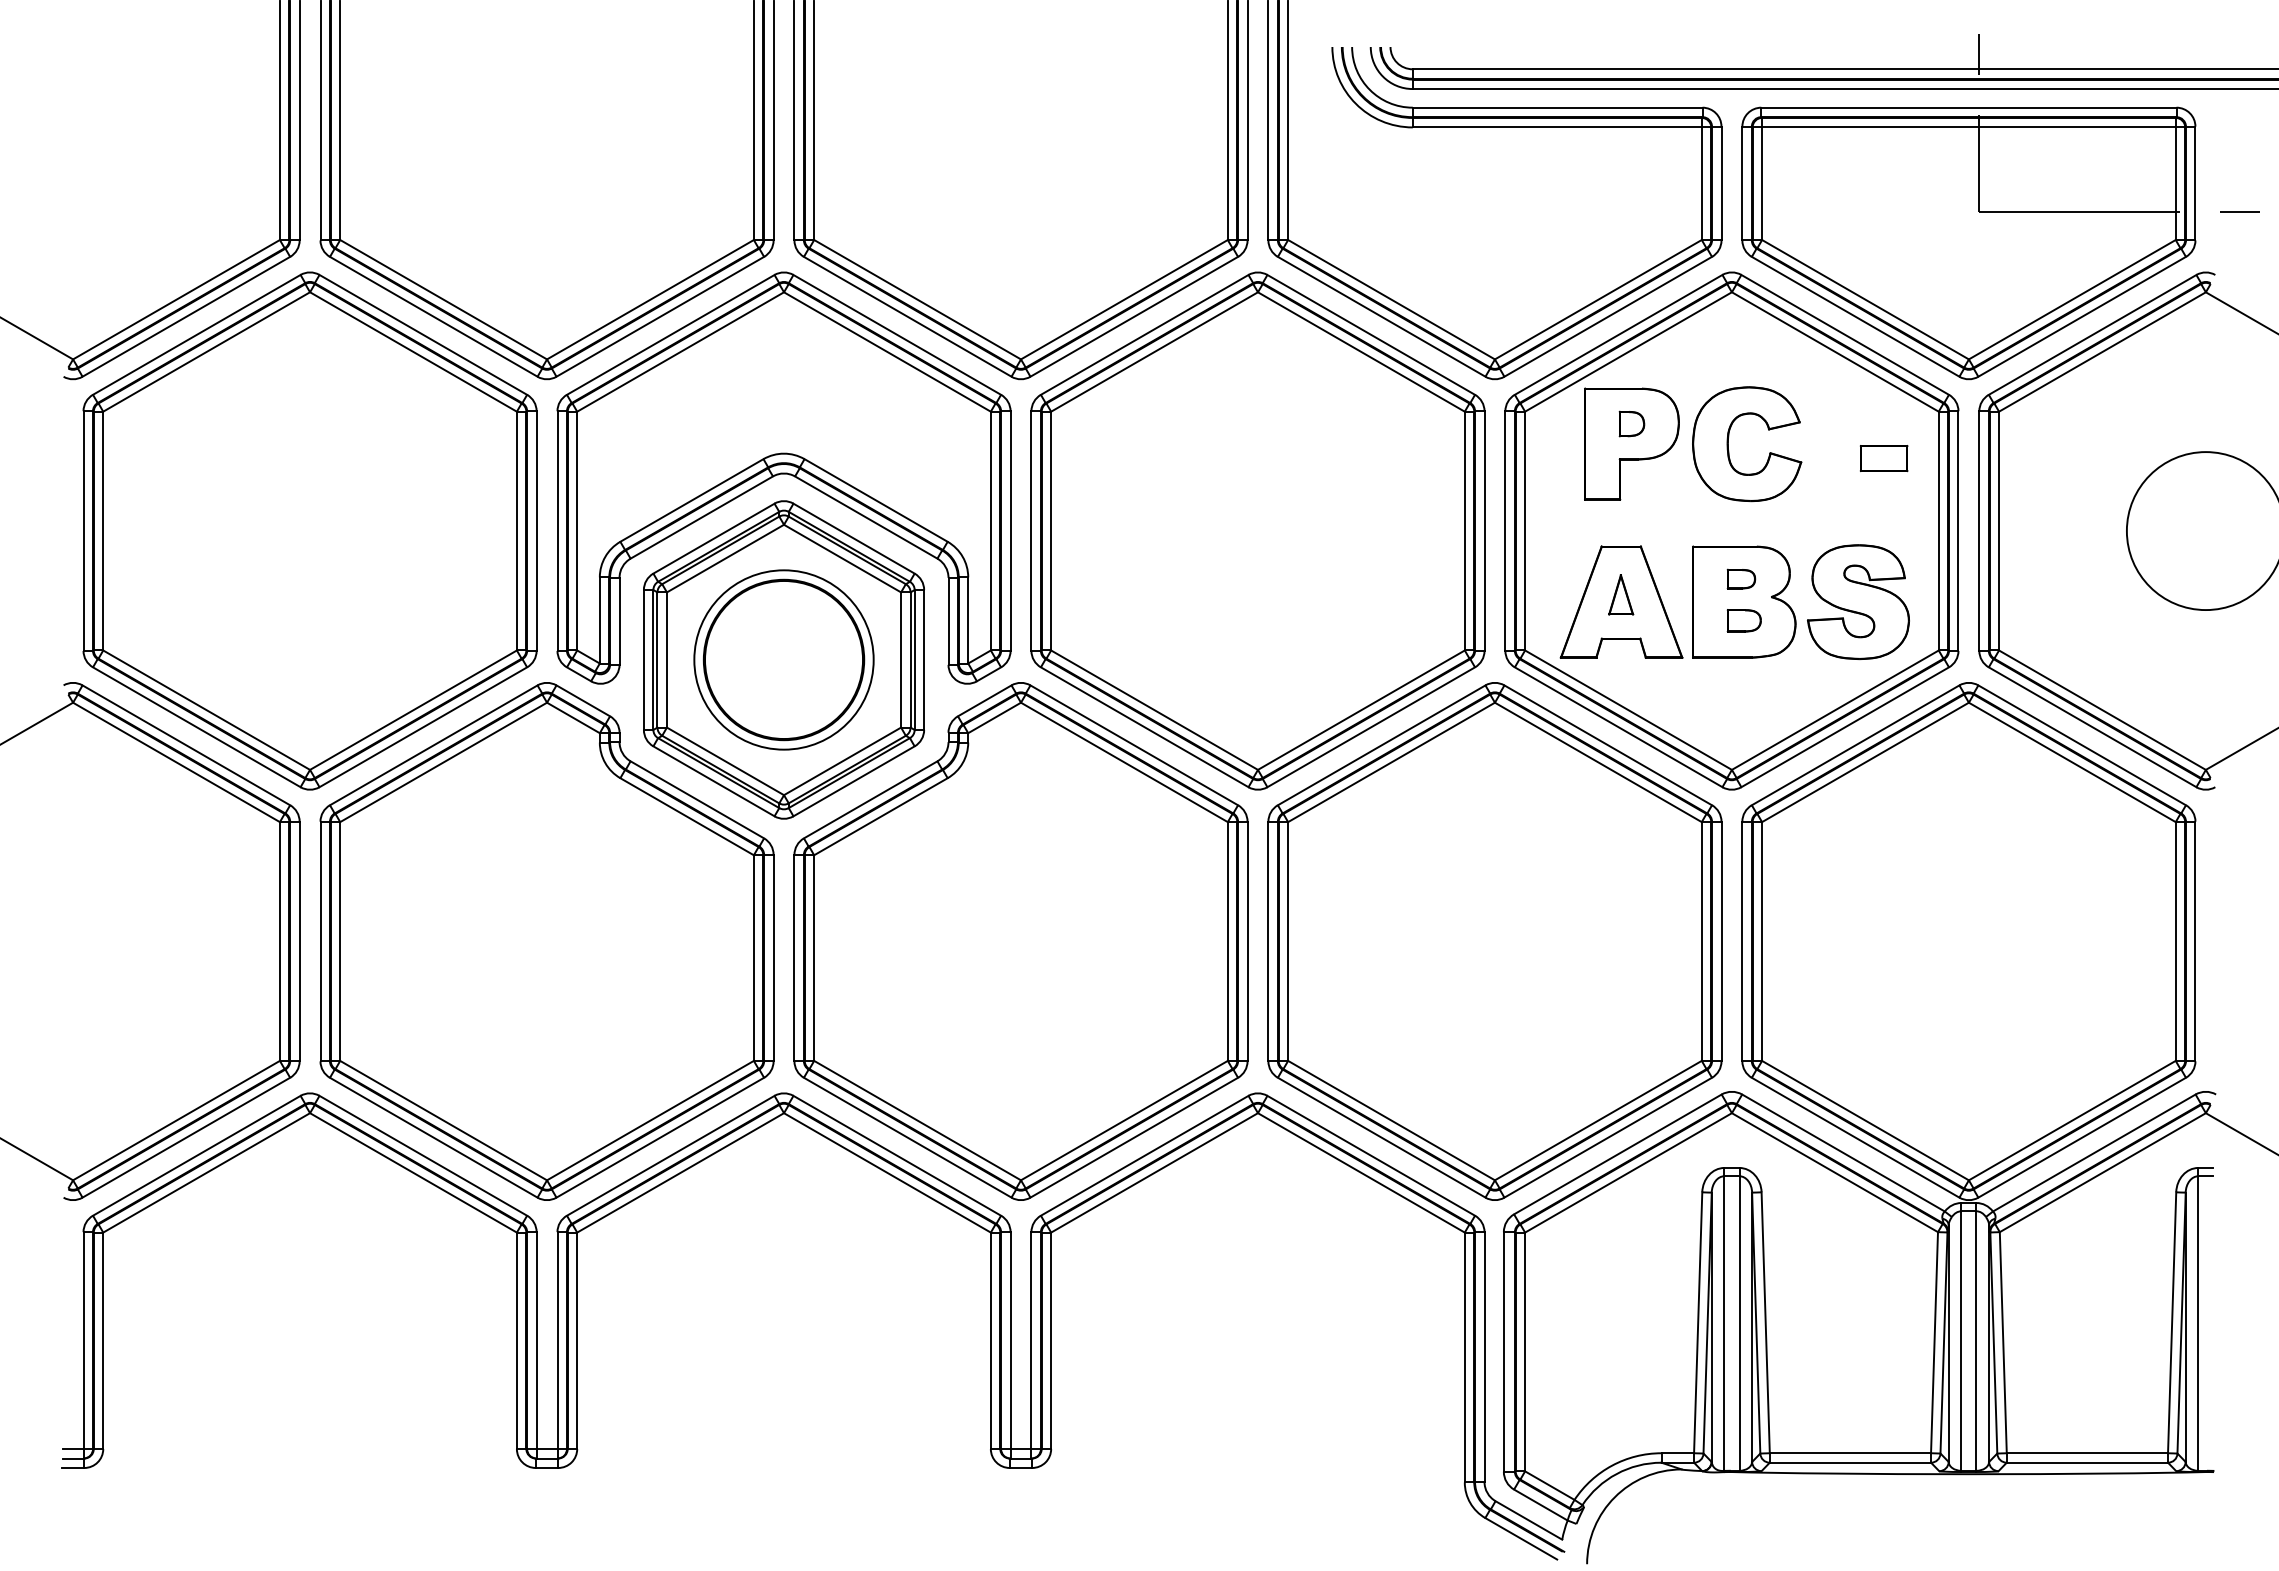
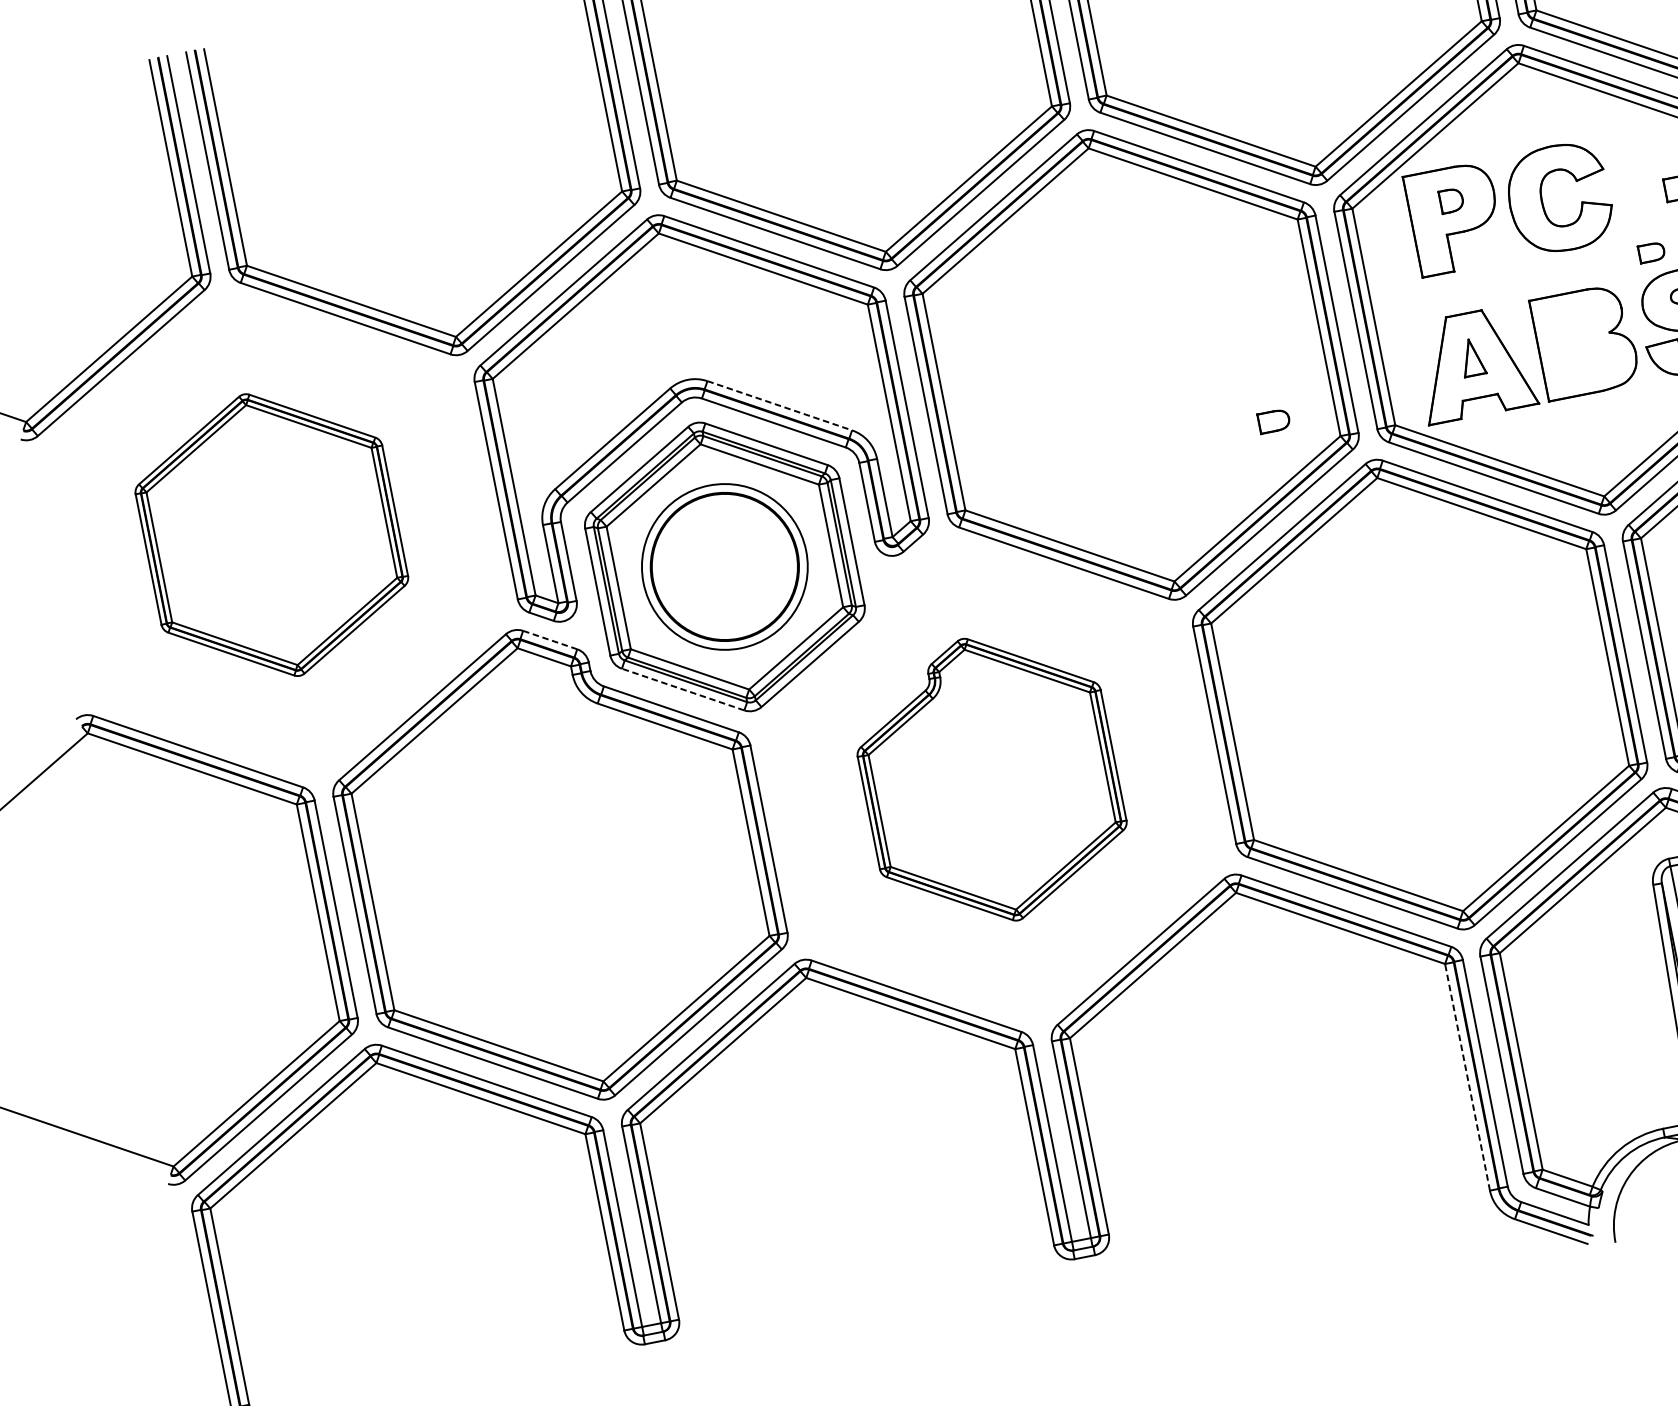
line: (876, 500) -> (780, 405), solid -> dashed
part: (309, 530) -> (271, 534), size x0.6
part: (1741, 578) -> (1651, 252), moved
part: (1743, 620) -> (1273, 421), moved
line: (583, 700) -> (550, 639), solid -> dashed
line: (713, 781) -> (682, 689), solid -> dashed
part: (1020, 941) -> (989, 779), size x0.6
line: (1464, 1357) -> (1467, 1077), solid -> dashed

